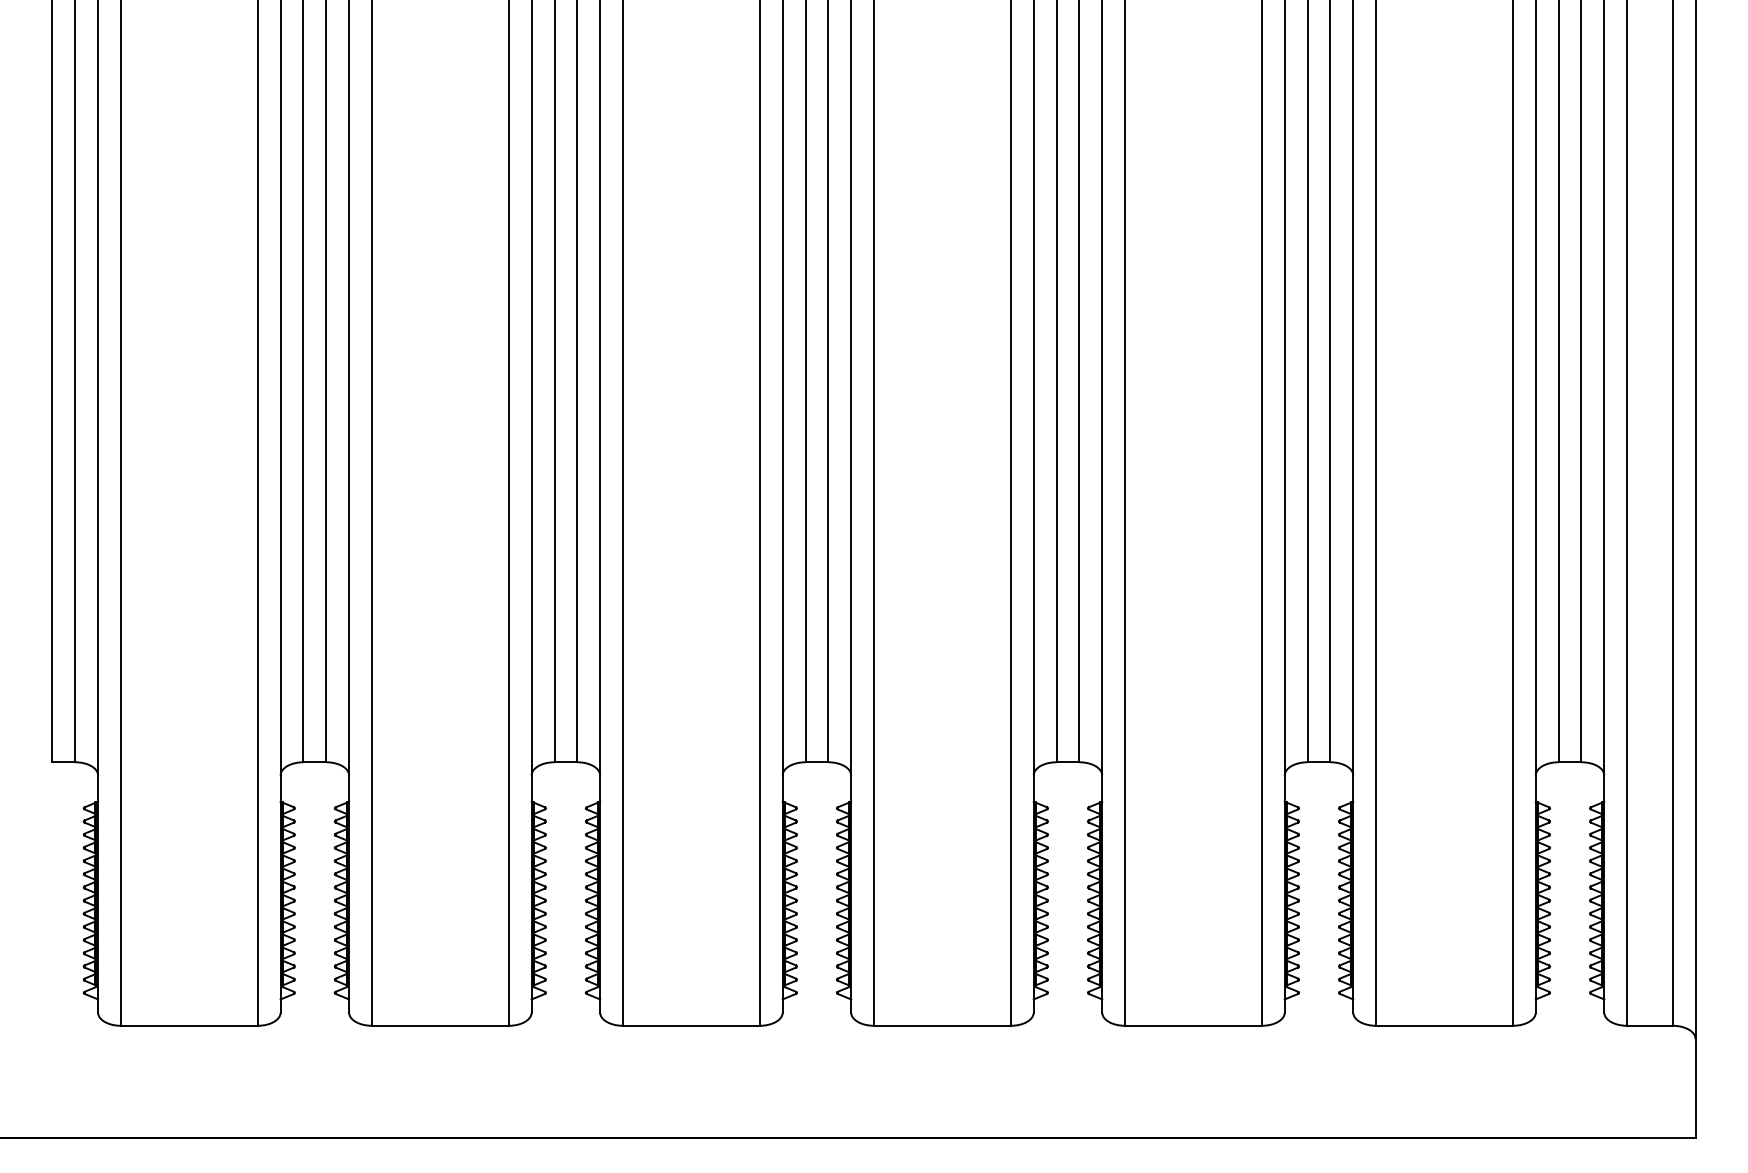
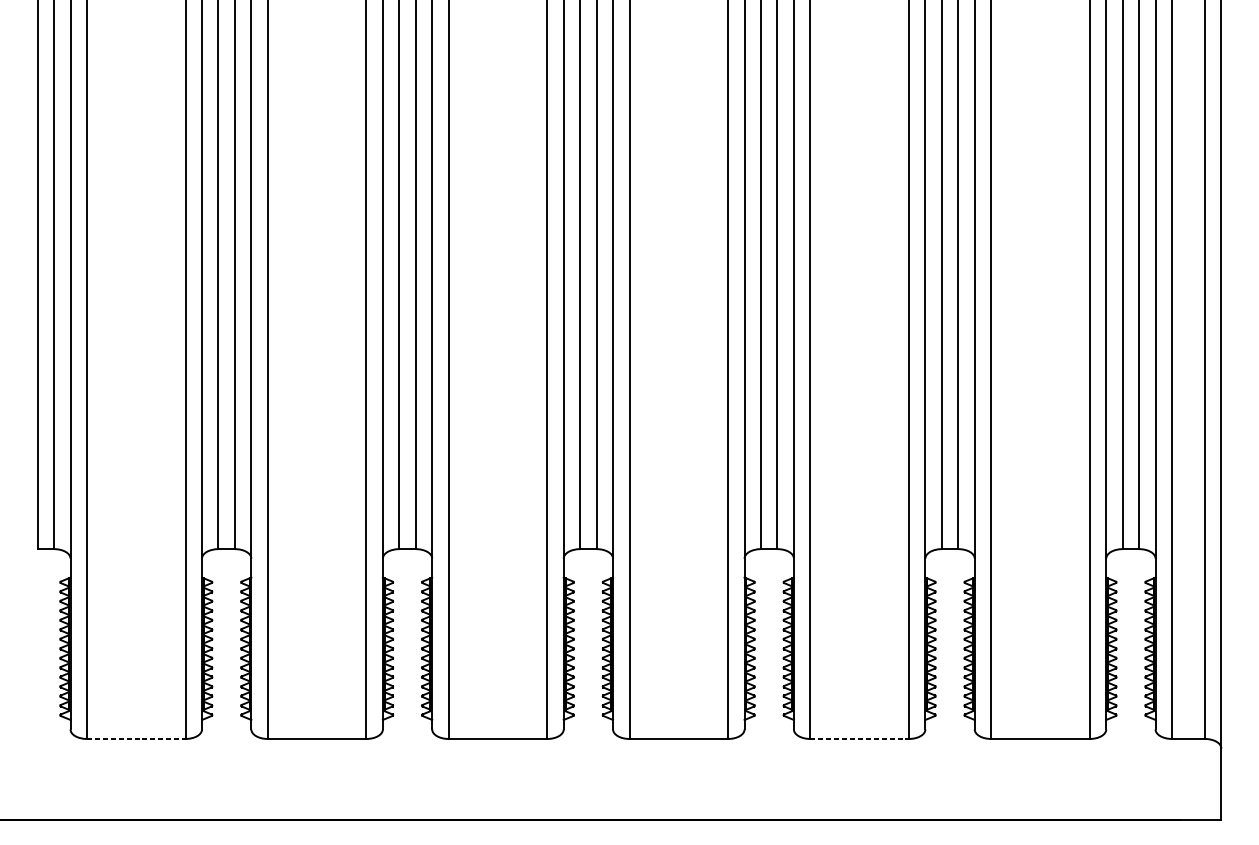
line: (189, 1025) -> (136, 738), solid -> dashed
line: (1193, 1025) -> (859, 738), solid -> dashed

